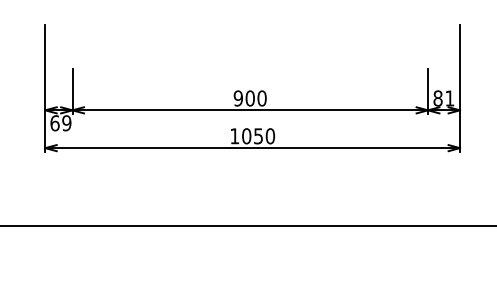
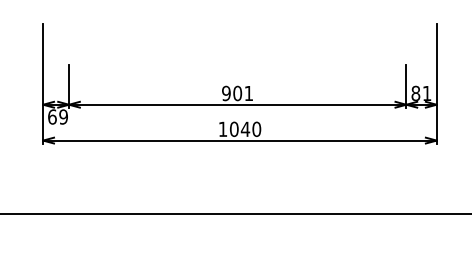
text: (261, 98) -> (248, 93), 900 -> 901
text: (258, 136) -> (245, 129), 1050 -> 1040

